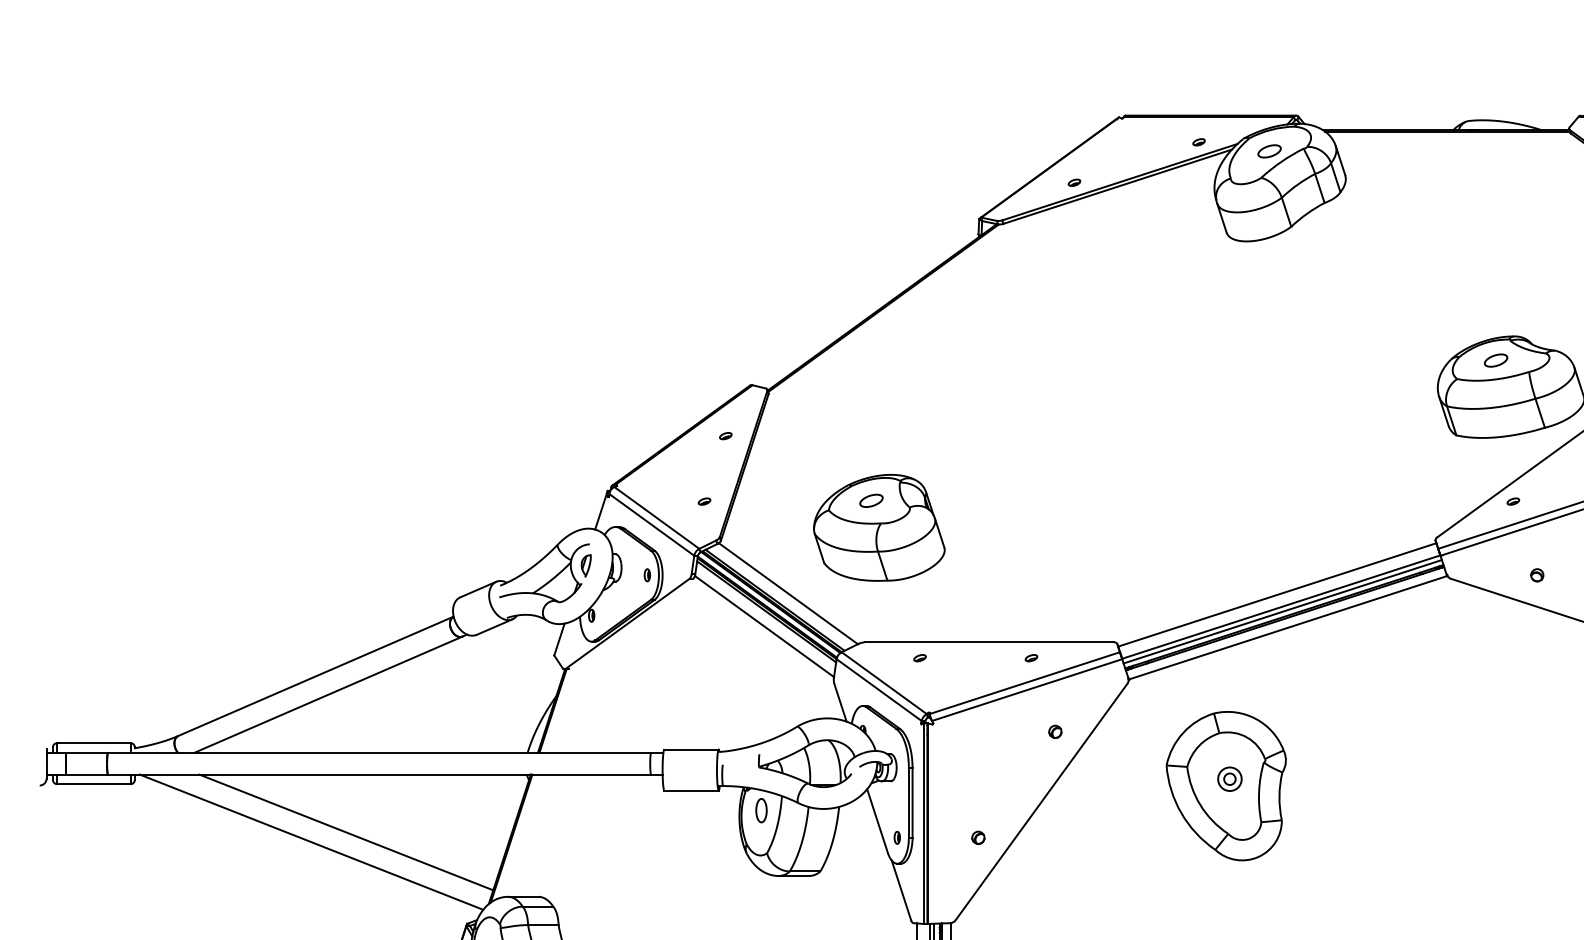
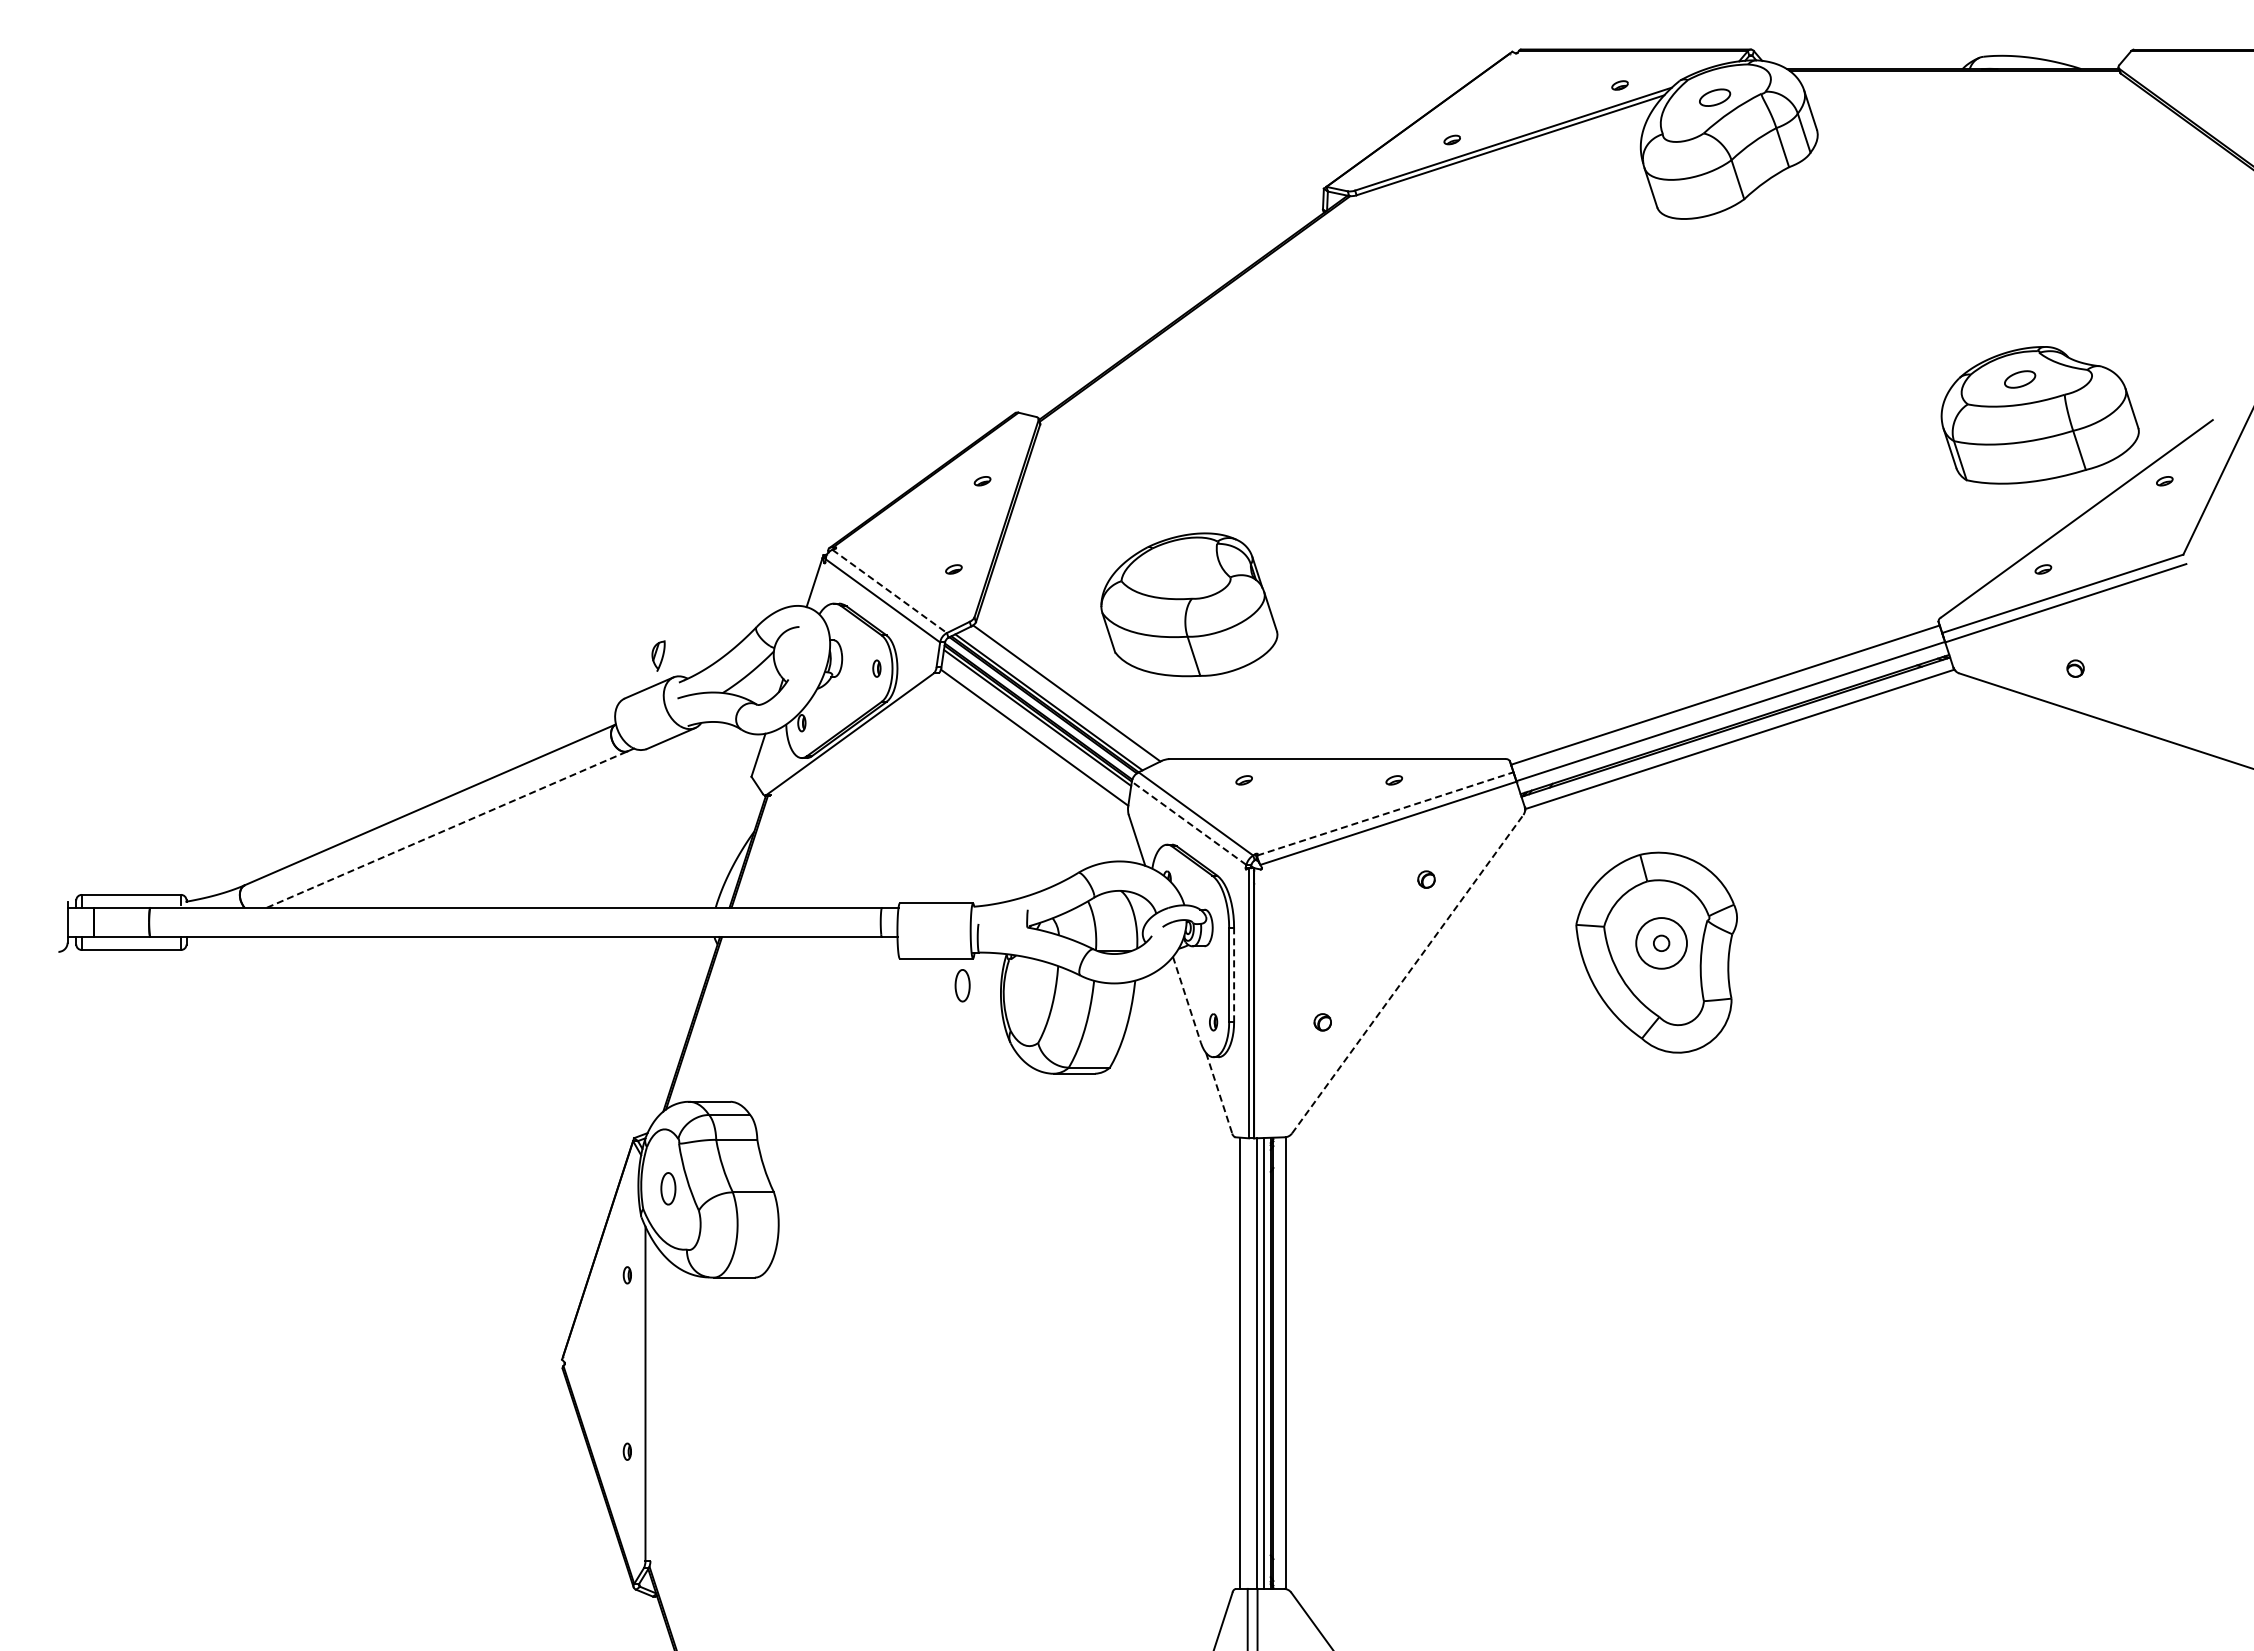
part: (871, 500) -> (1178, 568), removed
line: (656, 517) -> (889, 591), solid -> dashed
part: (586, 565) -> (658, 655), moved
line: (1282, 611) -> (1732, 717), removed
line: (1024, 682) -> (1385, 813), solid -> dashed
line: (879, 690) -> (1189, 823), solid -> dashed
line: (328, 694) -> (447, 829), solid -> dashed
circle: (1229, 779) -> (1661, 943), size x1.6
line: (912, 802) -> (1234, 974), solid -> dashed
line: (1041, 802) -> (1407, 974), solid -> dashed
part: (761, 810) -> (962, 985), moved
line: (877, 821) -> (1187, 1000), solid -> dashed
line: (346, 832) -> (471, 1015), removed
line: (311, 842) -> (424, 1028), removed
line: (901, 890) -> (1219, 1093), solid -> dashed

